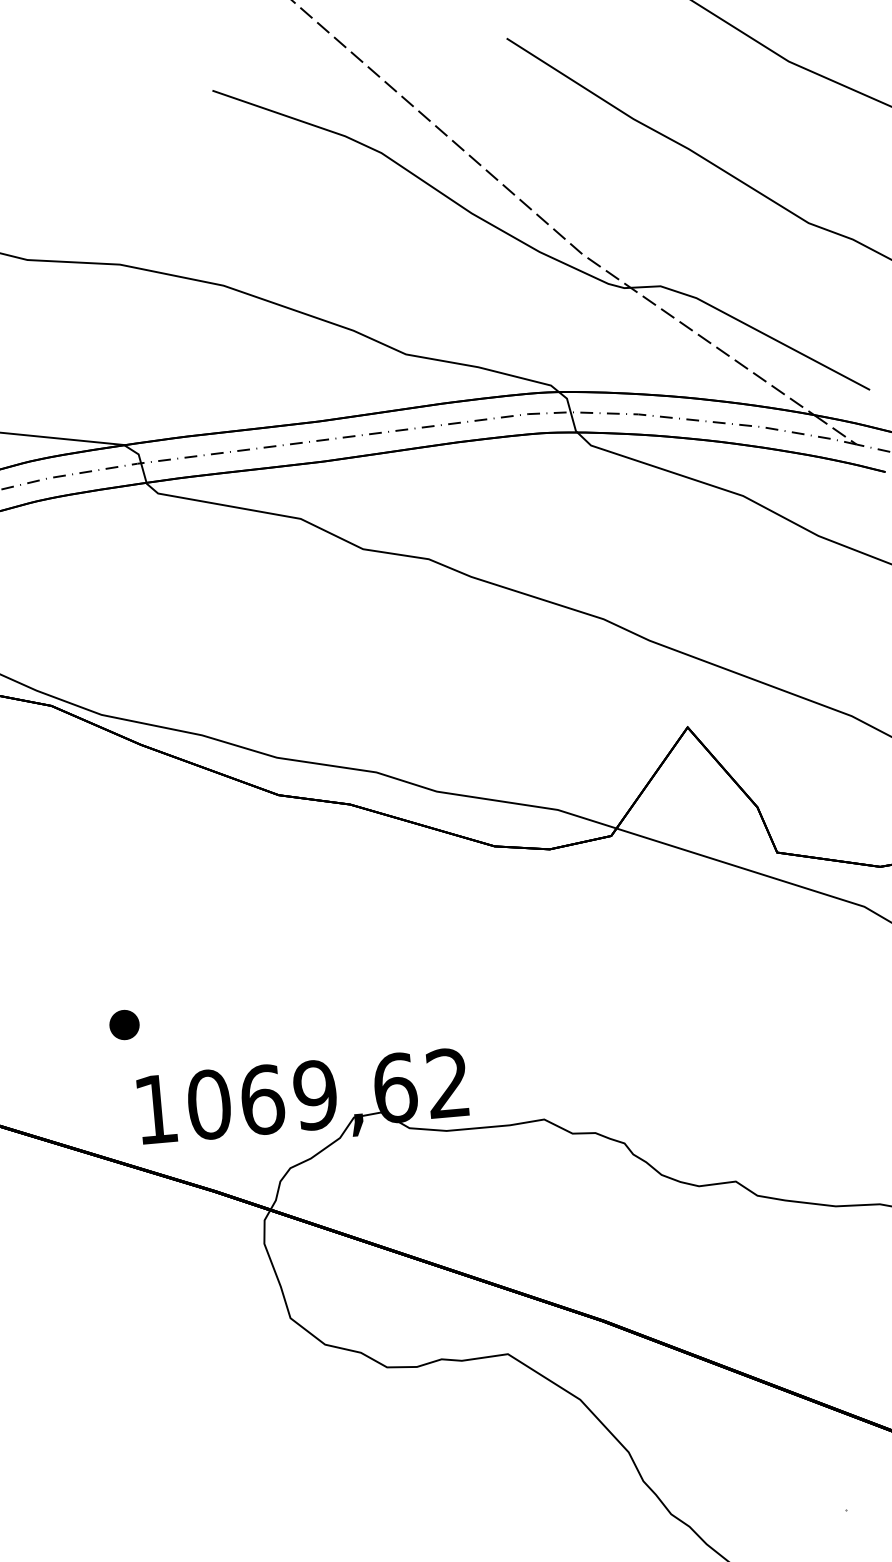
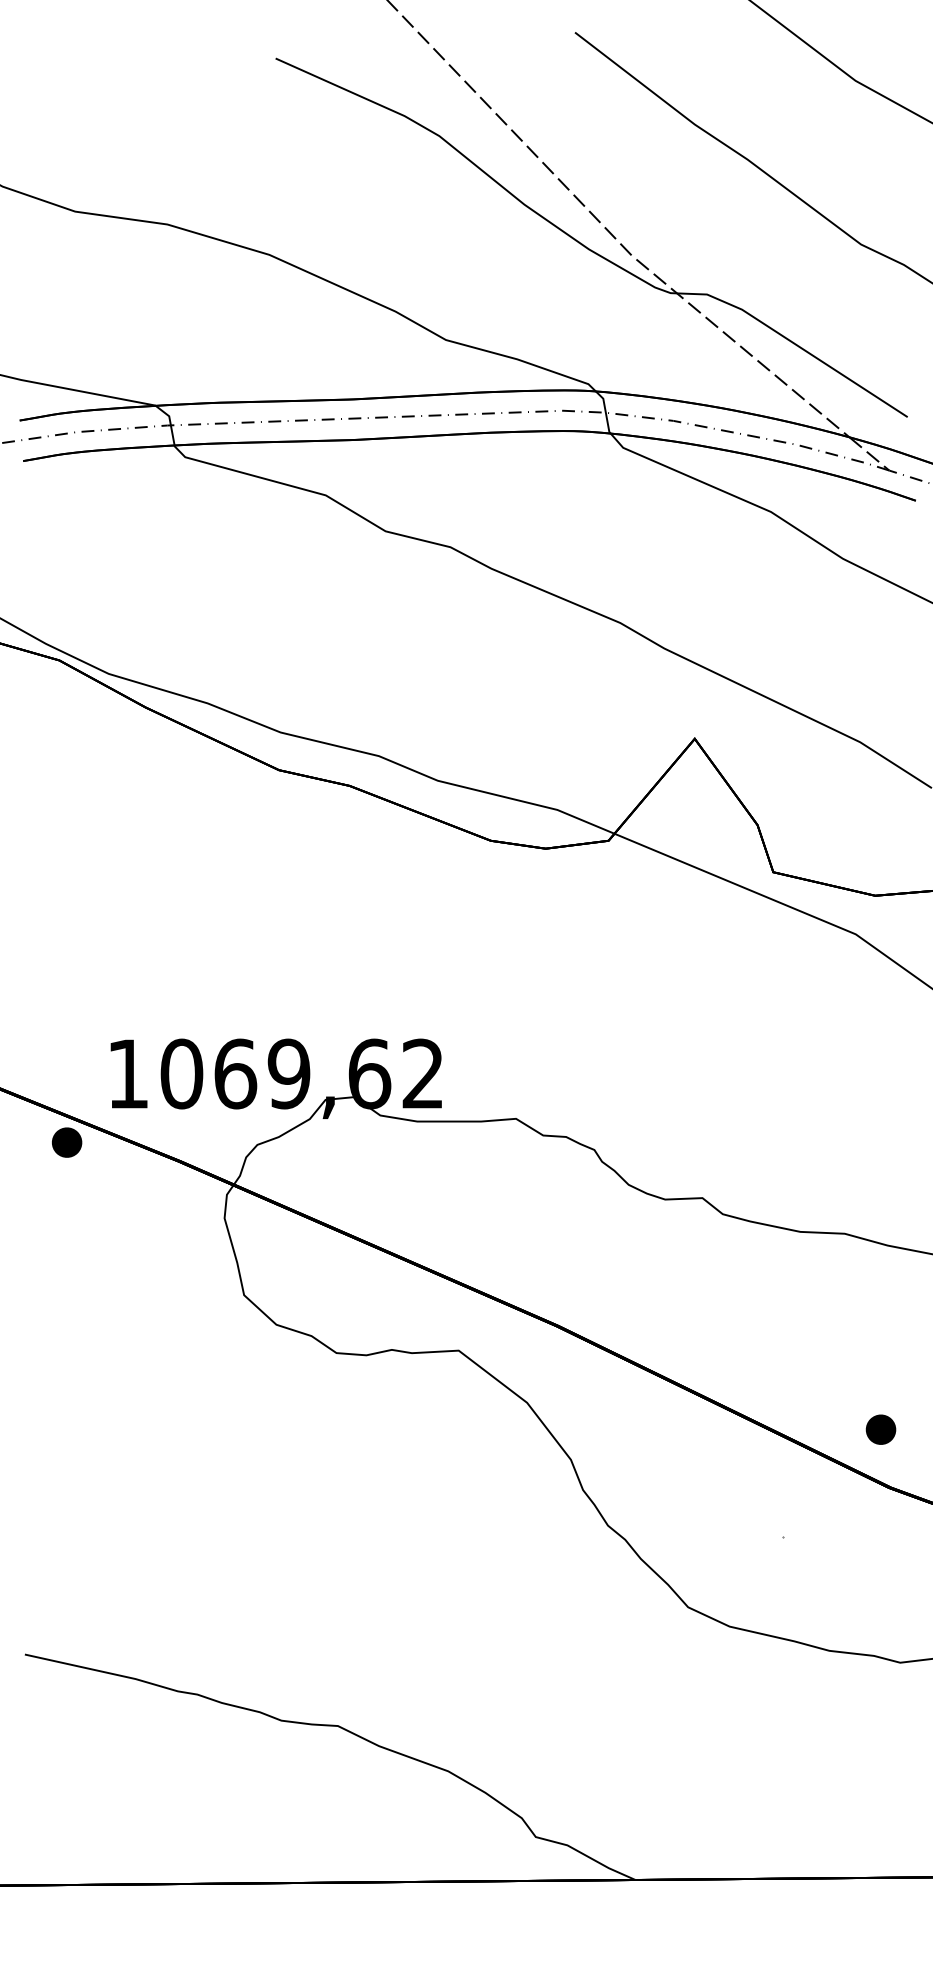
part: (124, 1024) -> (67, 1142), moved

